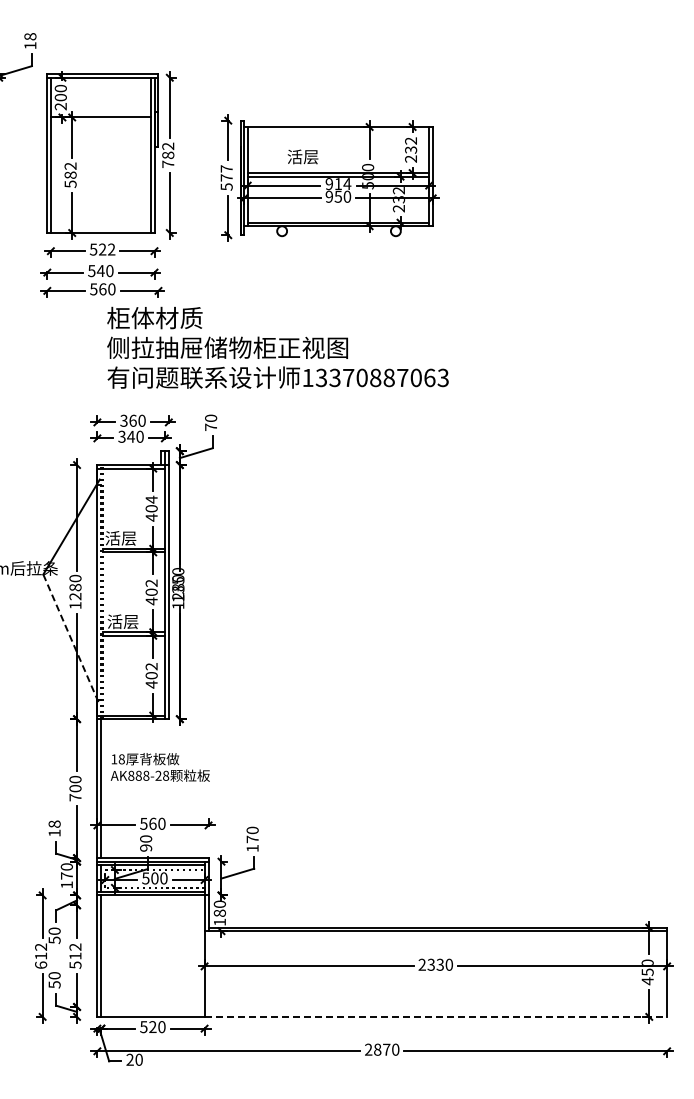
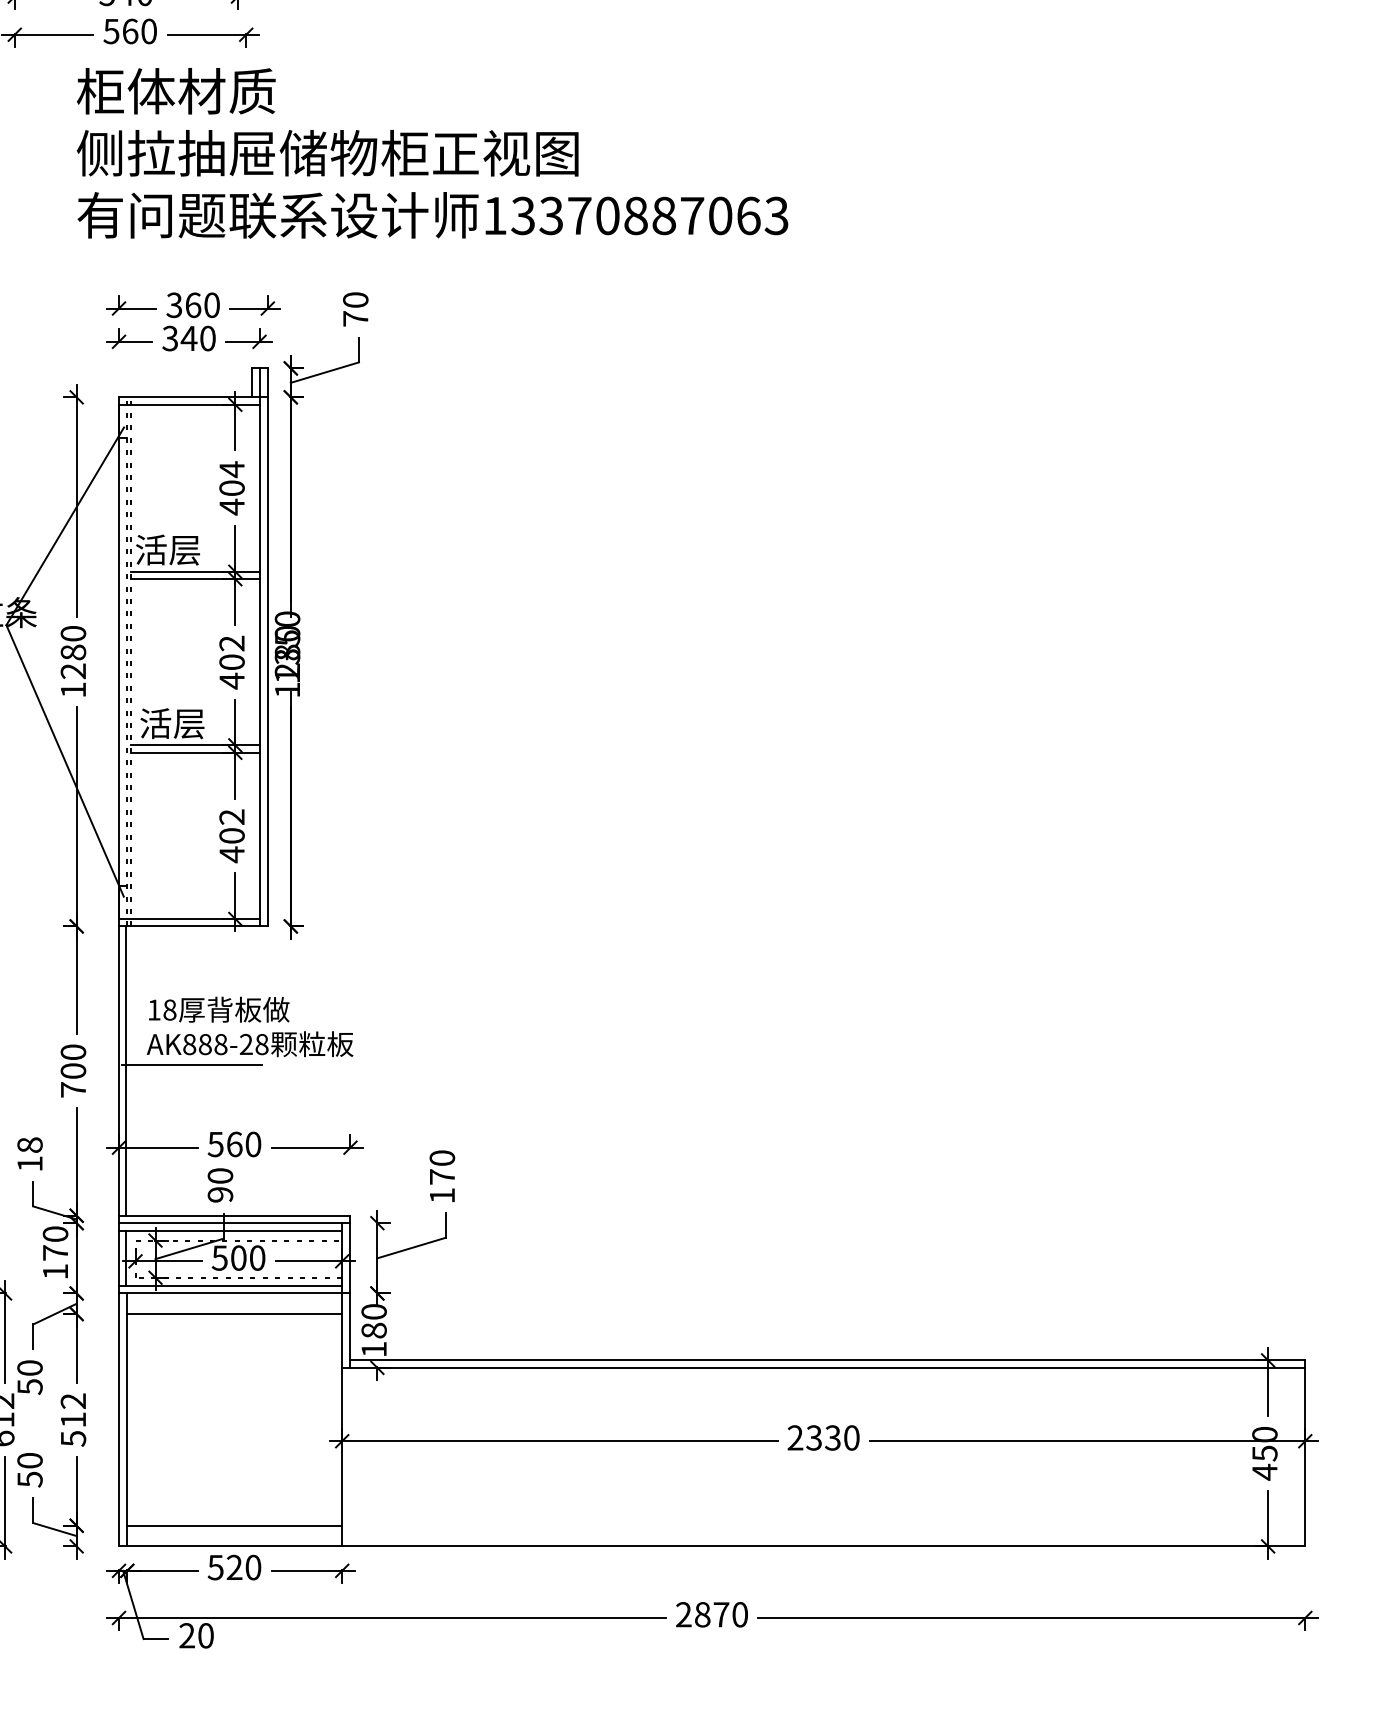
text: (277, 347) -> (431, 152), moved
line: (71, 640) -> (65, 762), dashed -> solid
line: (132, 785) -> (192, 1064), added
line: (152, 905) -> (233, 1314), added
line: (152, 1006) -> (233, 1524), added
line: (436, 1016) -> (825, 1545), dashed -> solid

